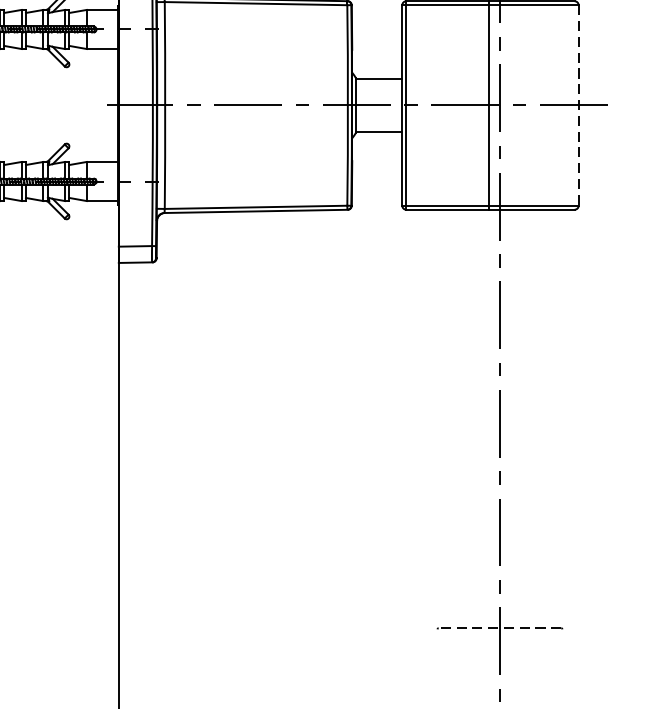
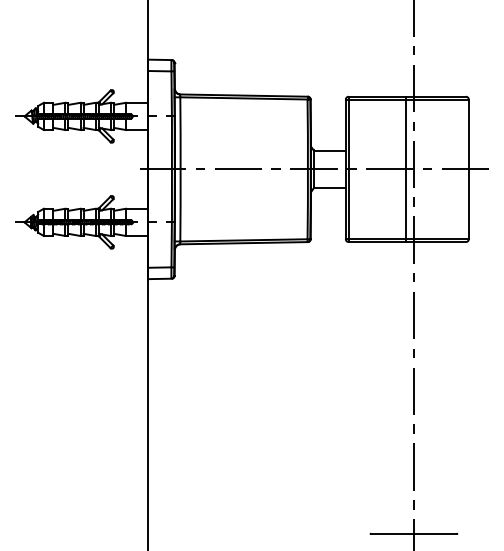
line: (578, 105) -> (468, 169), dashed -> solid
line: (499, 627) -> (413, 533), dashed -> solid

